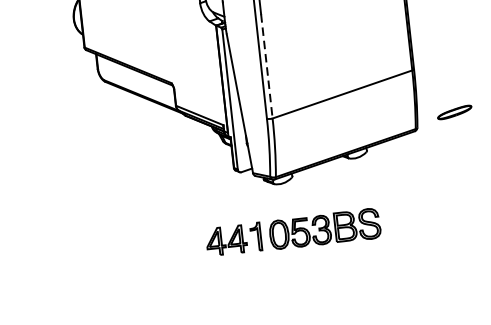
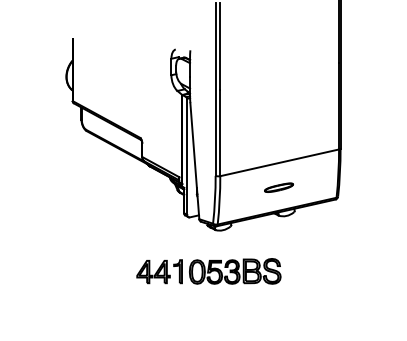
line: (267, 66) -> (220, 133), dashed -> solid
part: (454, 112) -> (278, 187), moved
part: (292, 232) -> (208, 271), moved

